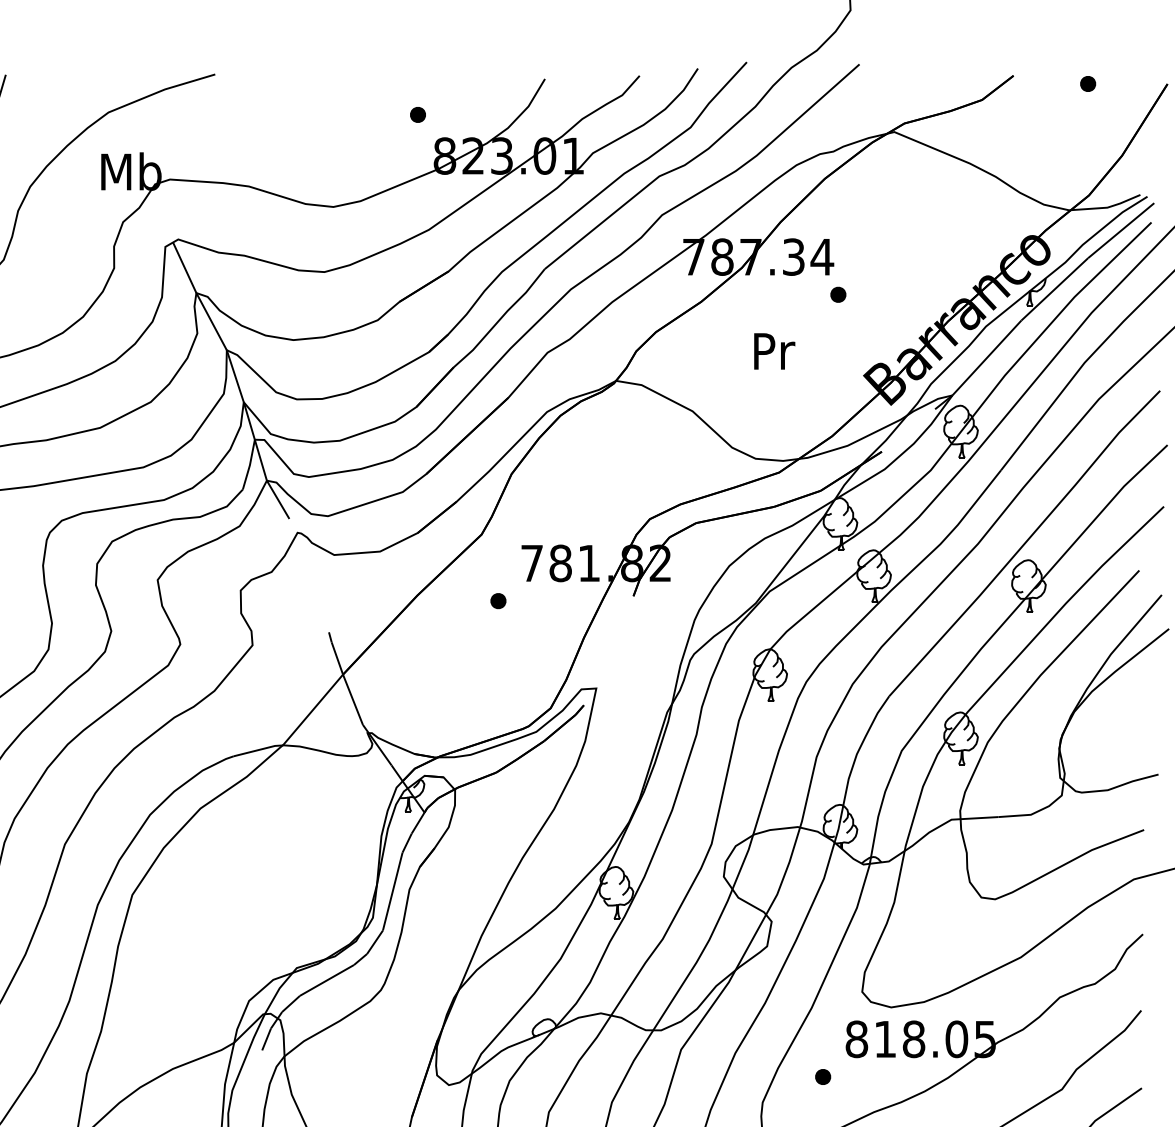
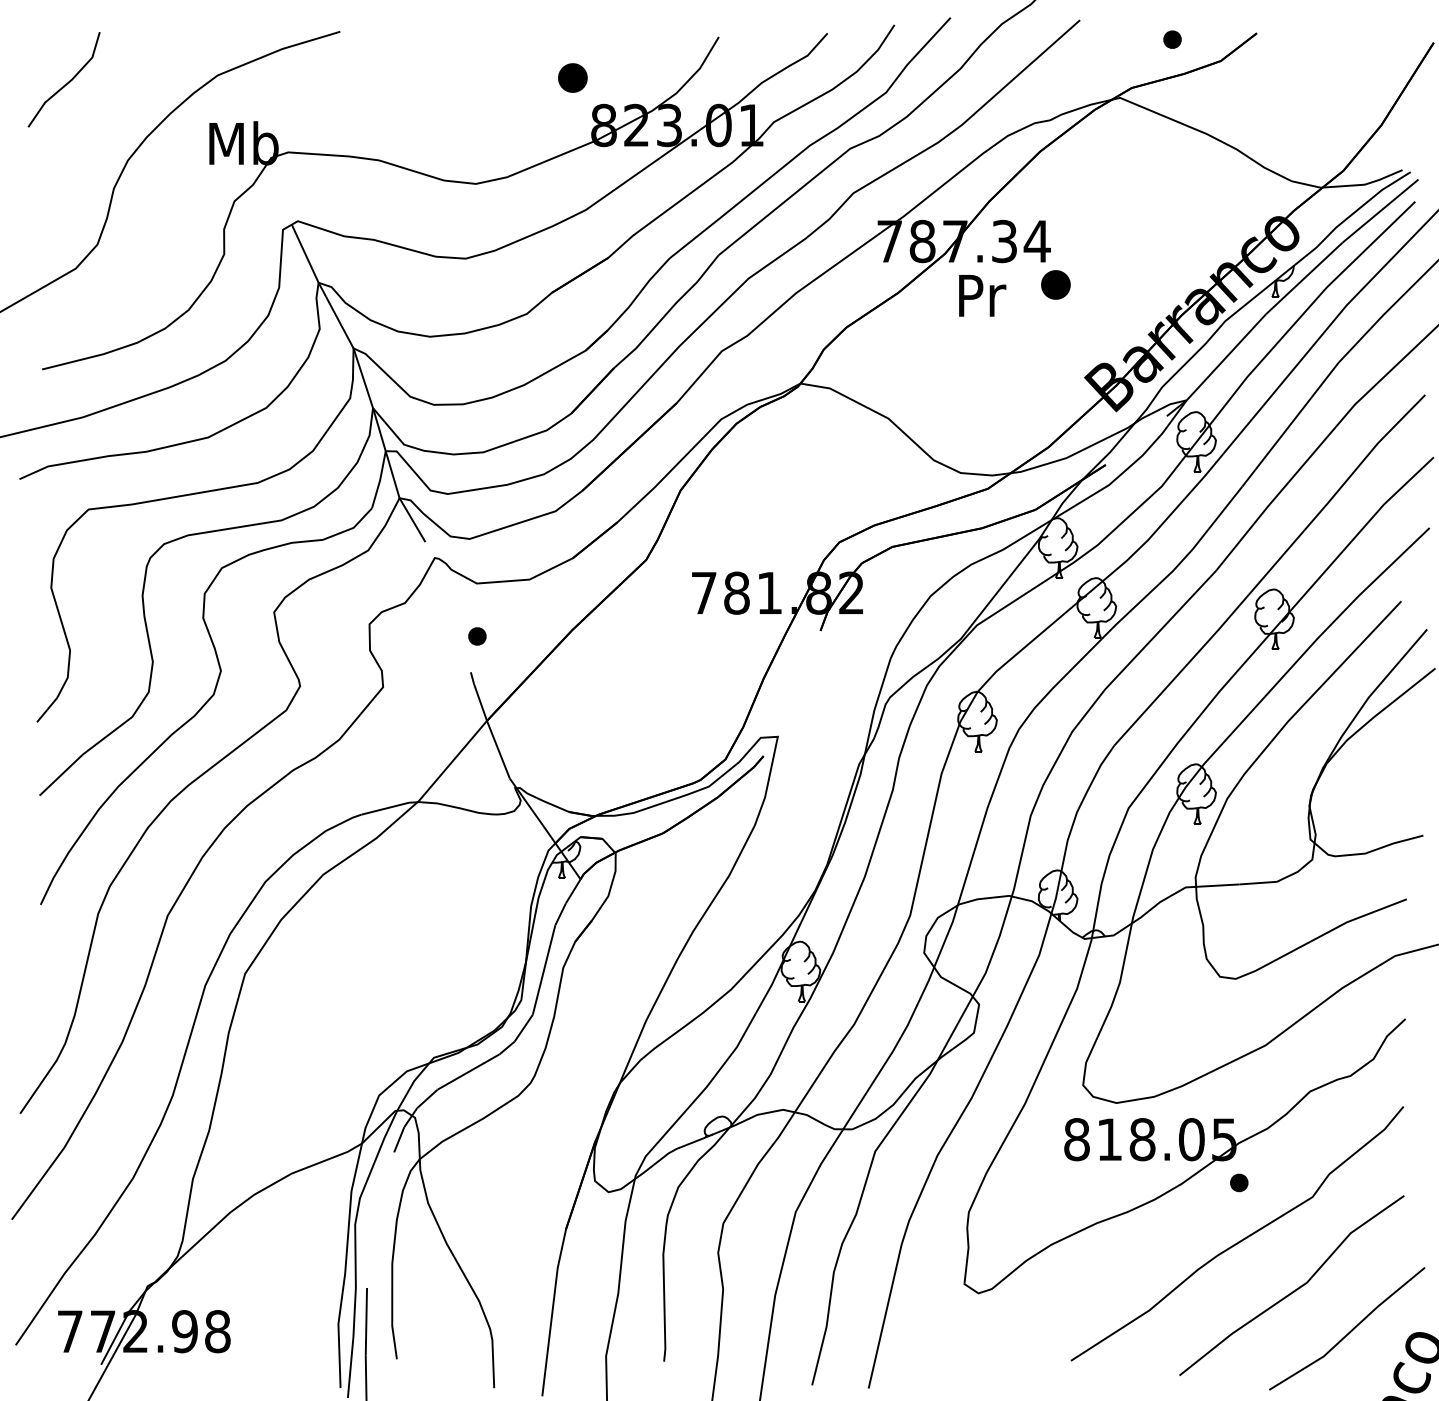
part: (1088, 83) -> (1172, 39), moved
part: (418, 115) -> (573, 78), size x1.6
part: (838, 294) -> (1055, 284), size x1.6
text: (774, 351) -> (982, 295), moved
part: (498, 601) -> (477, 636), moved
part: (823, 1076) -> (1239, 1182), moved

